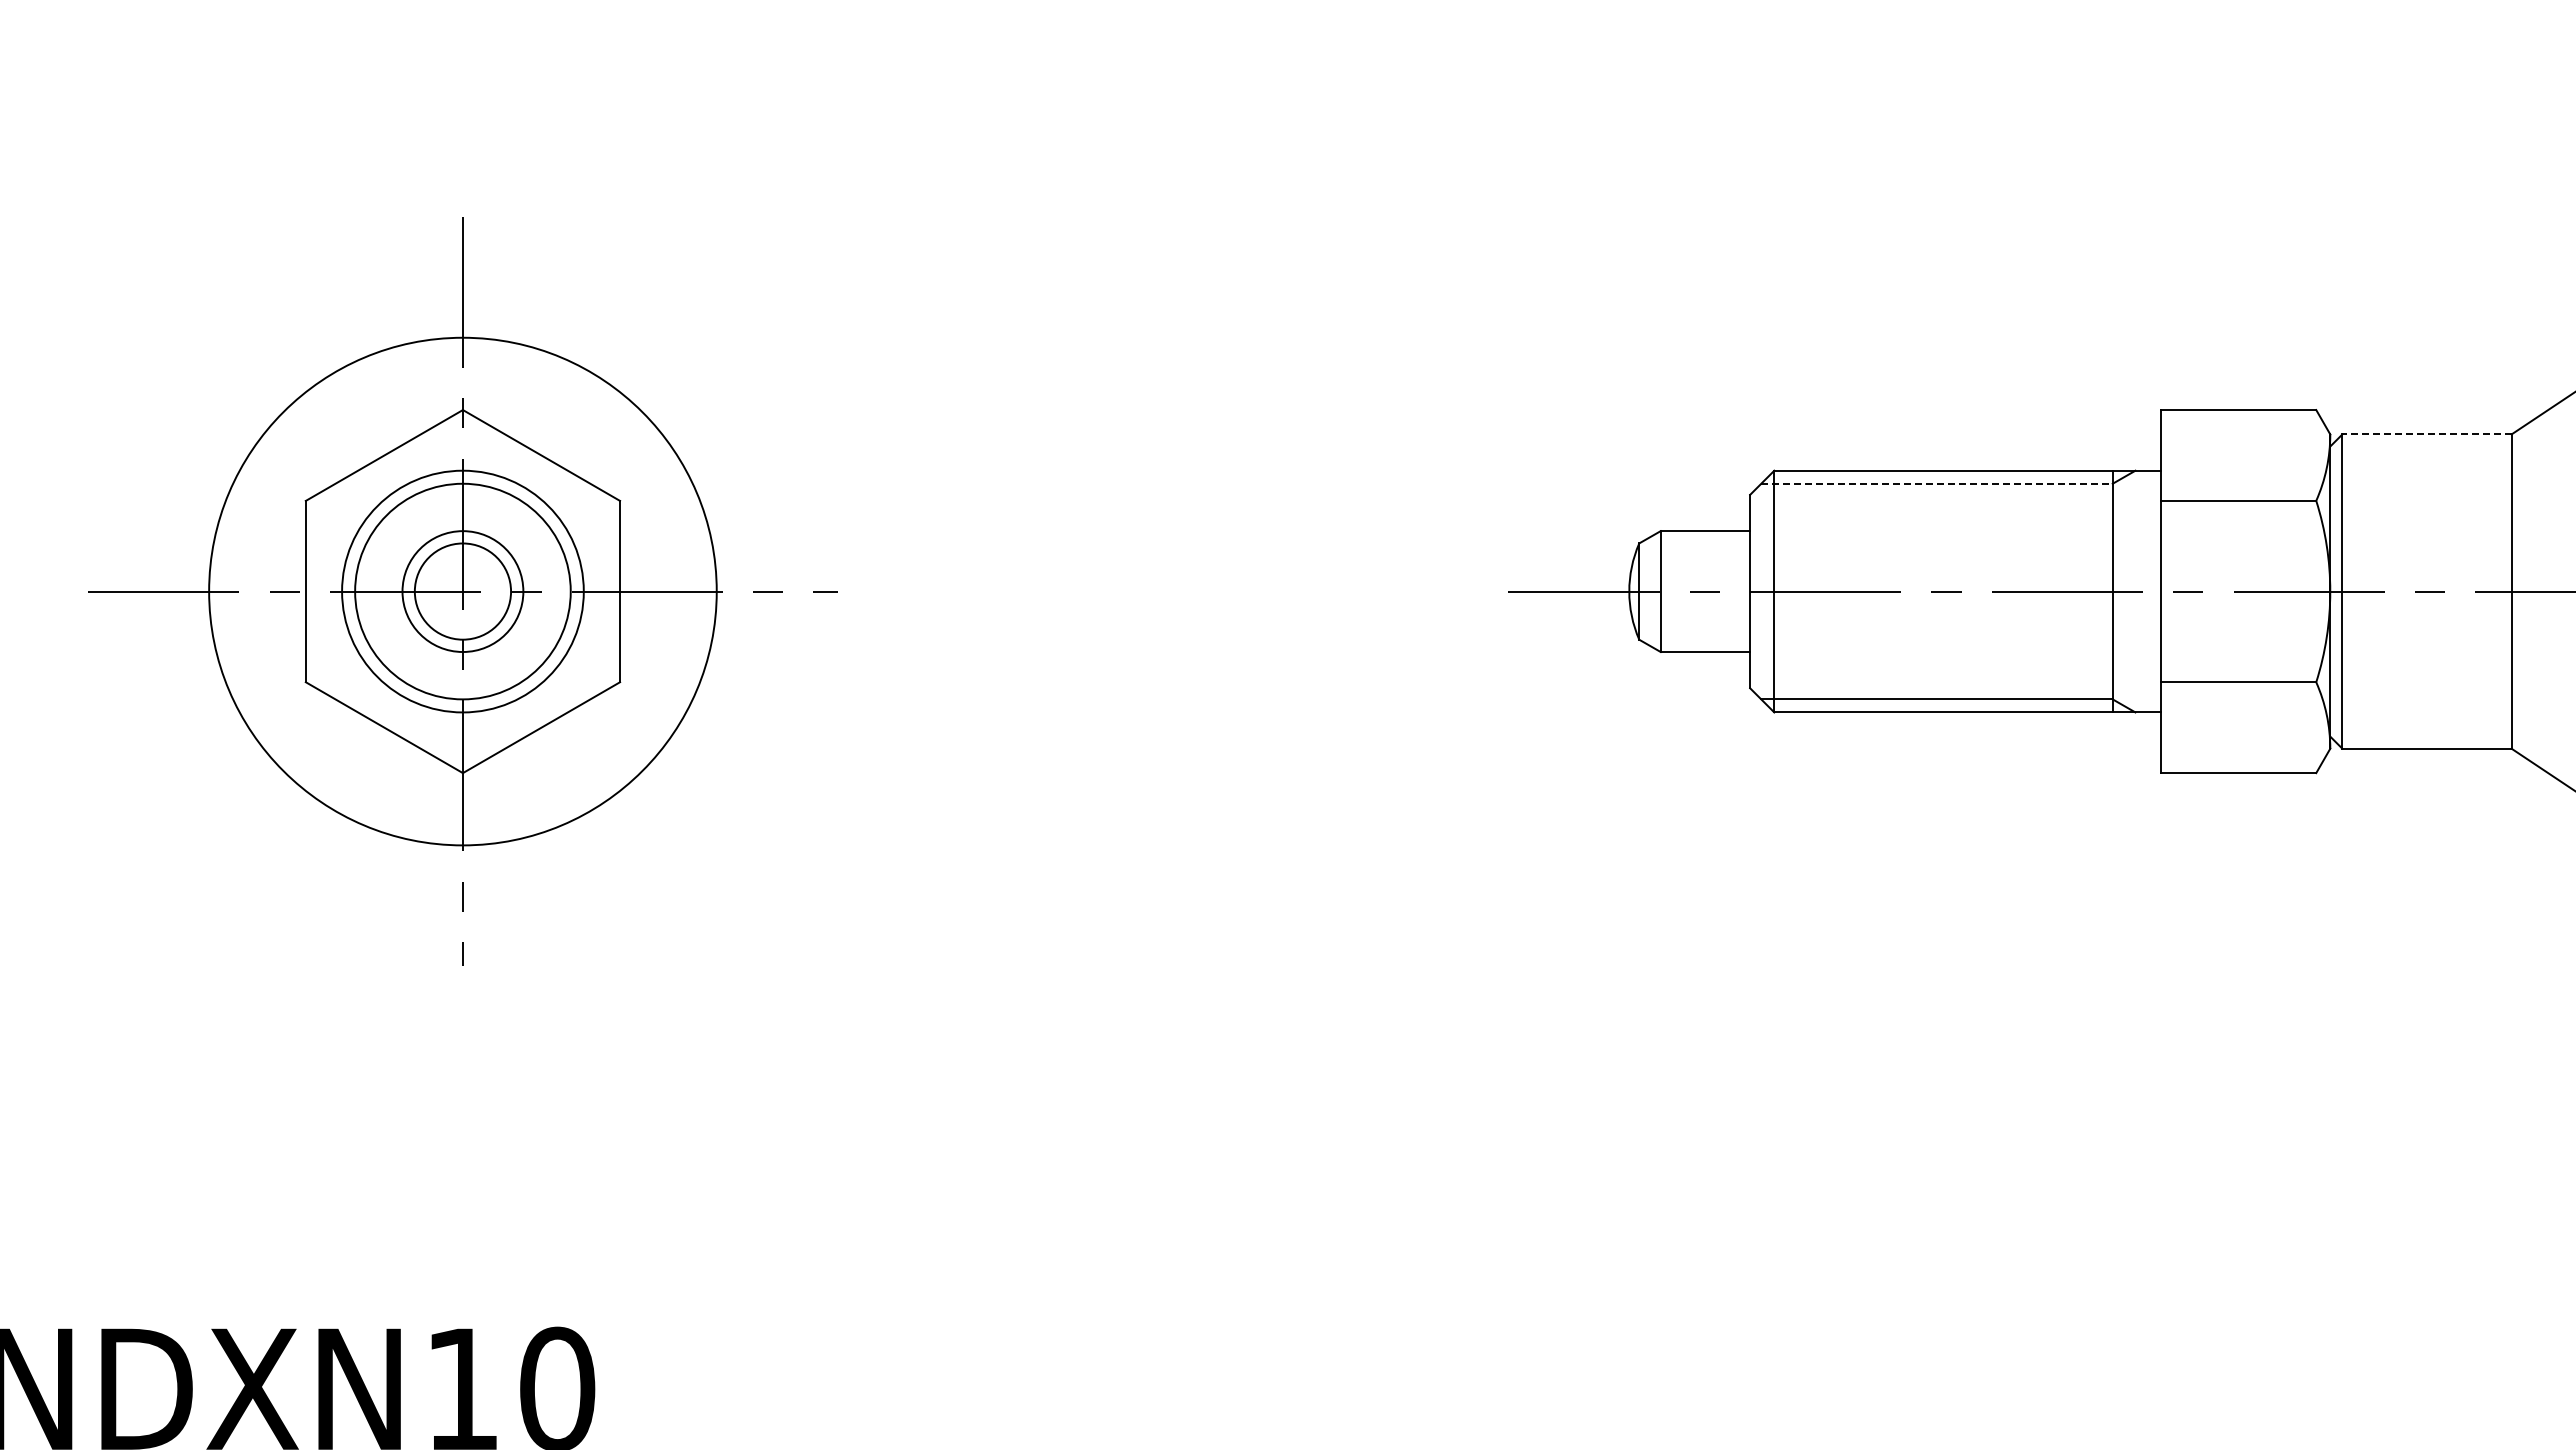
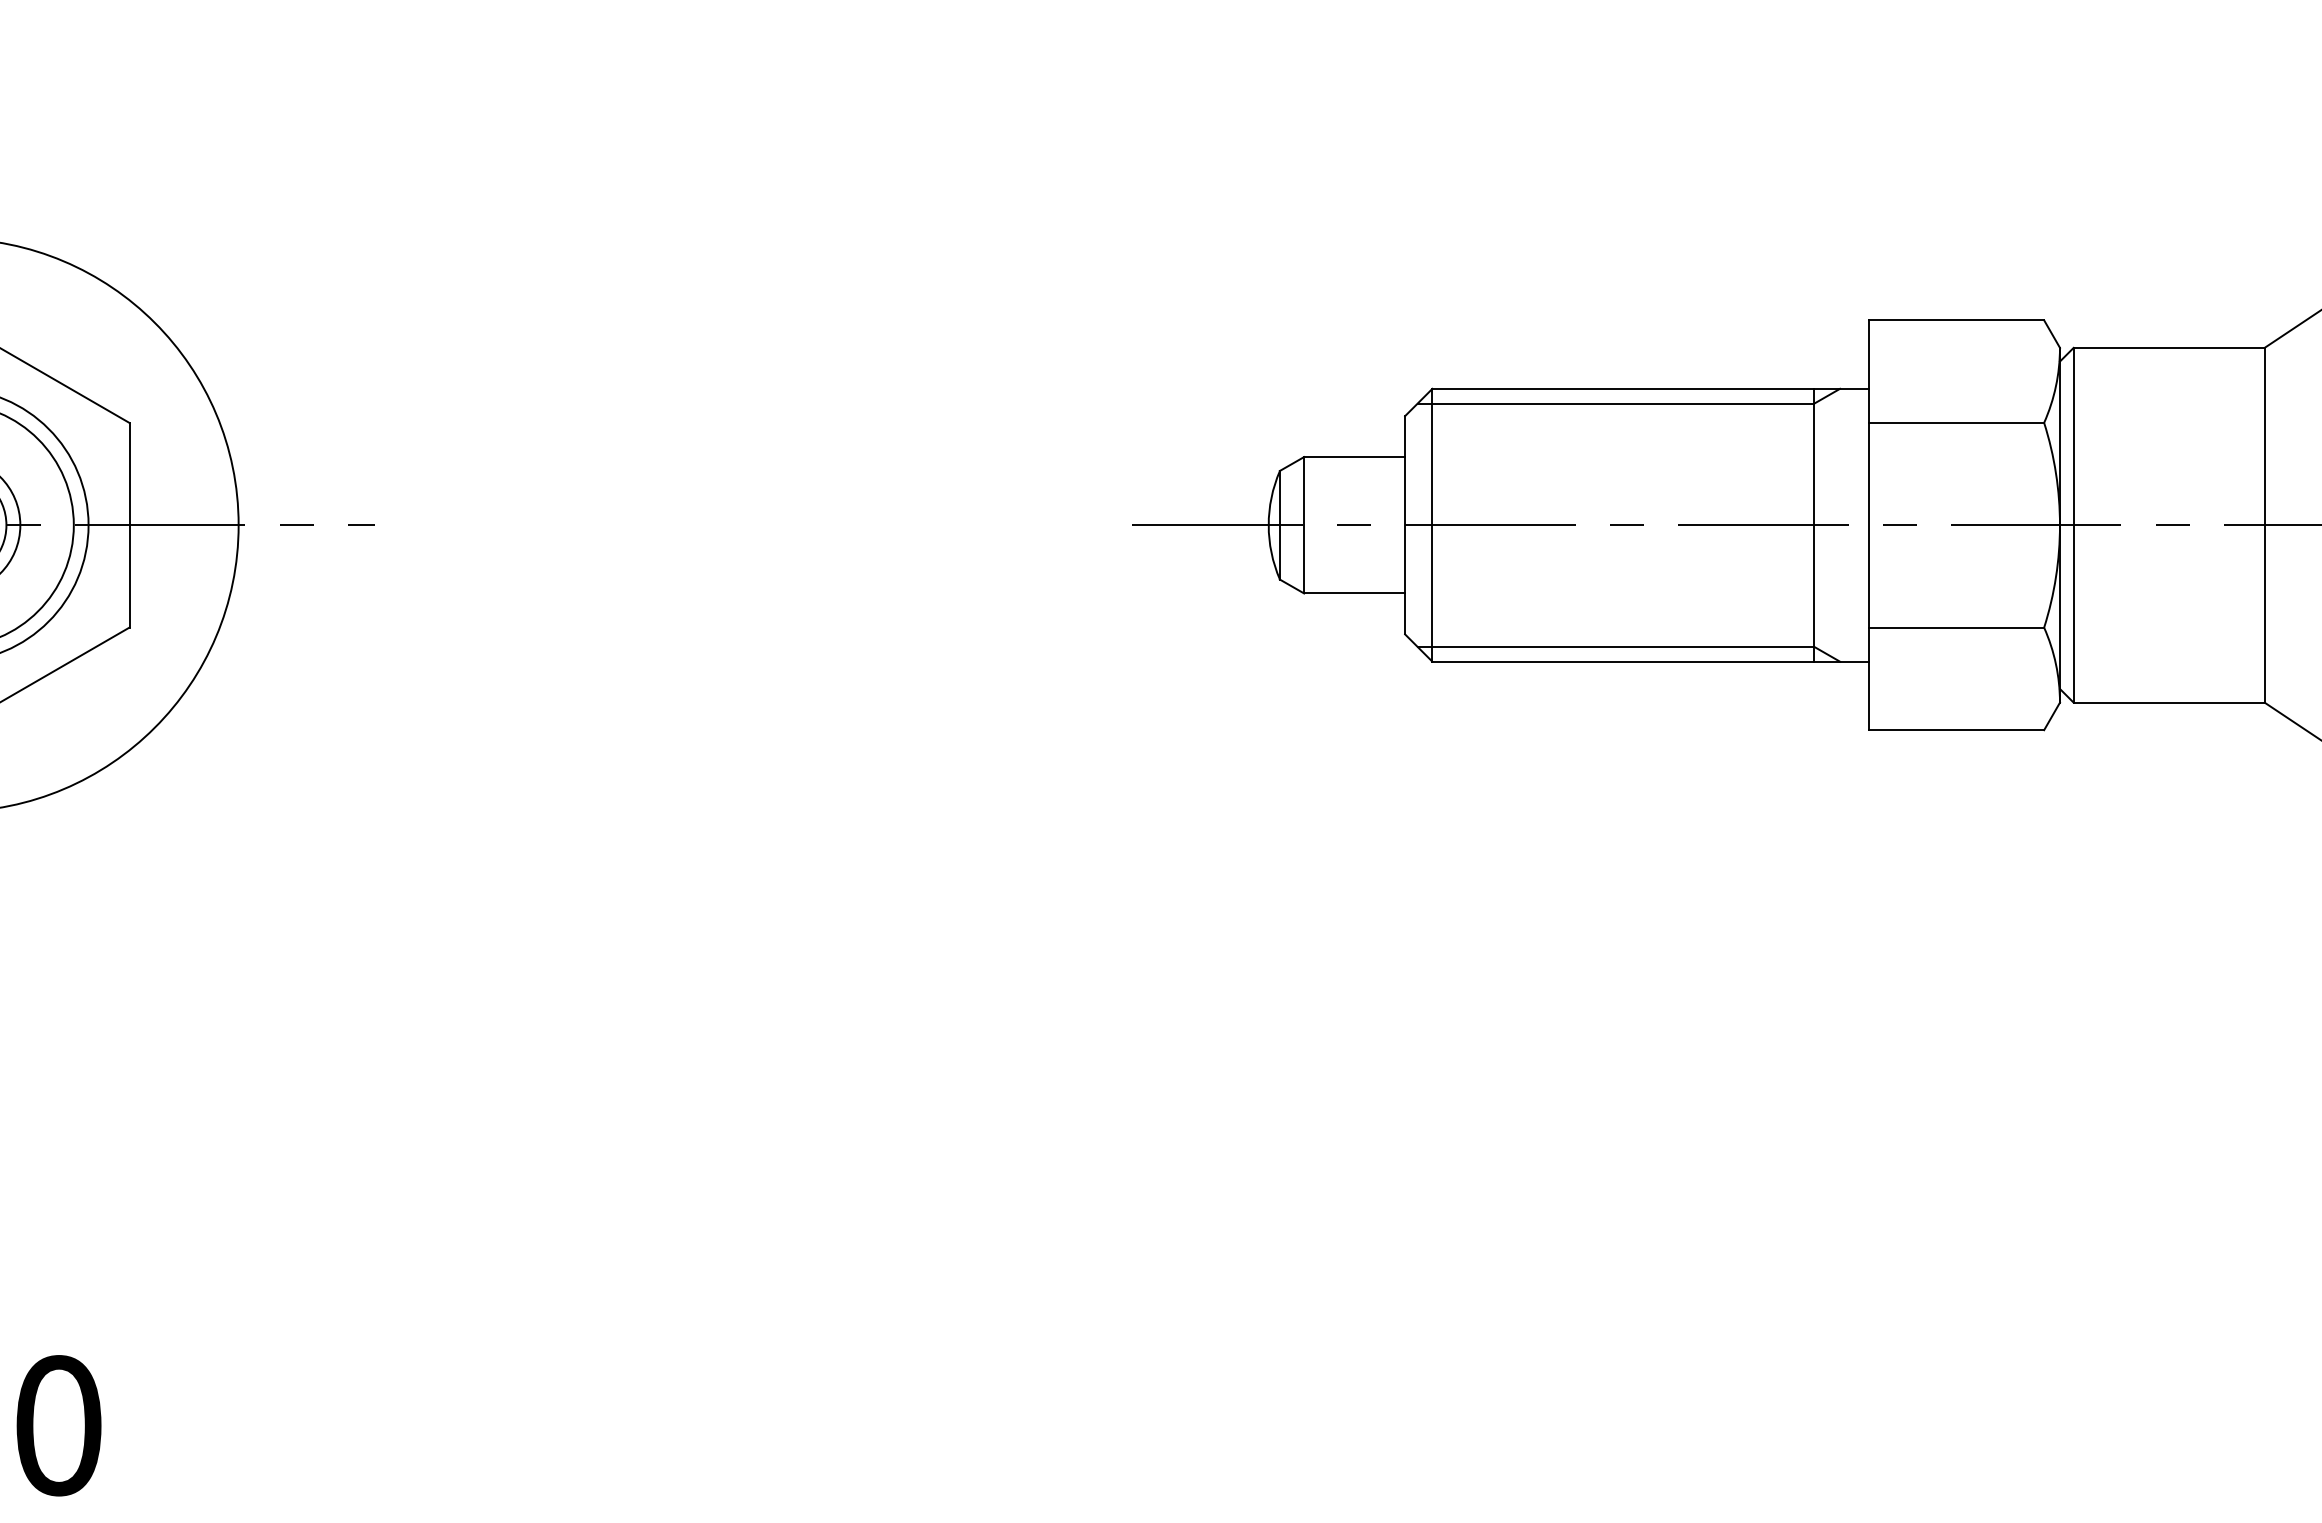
line: (2426, 434) -> (2168, 347), dashed -> solid
line: (1936, 483) -> (1615, 403), dashed -> solid

